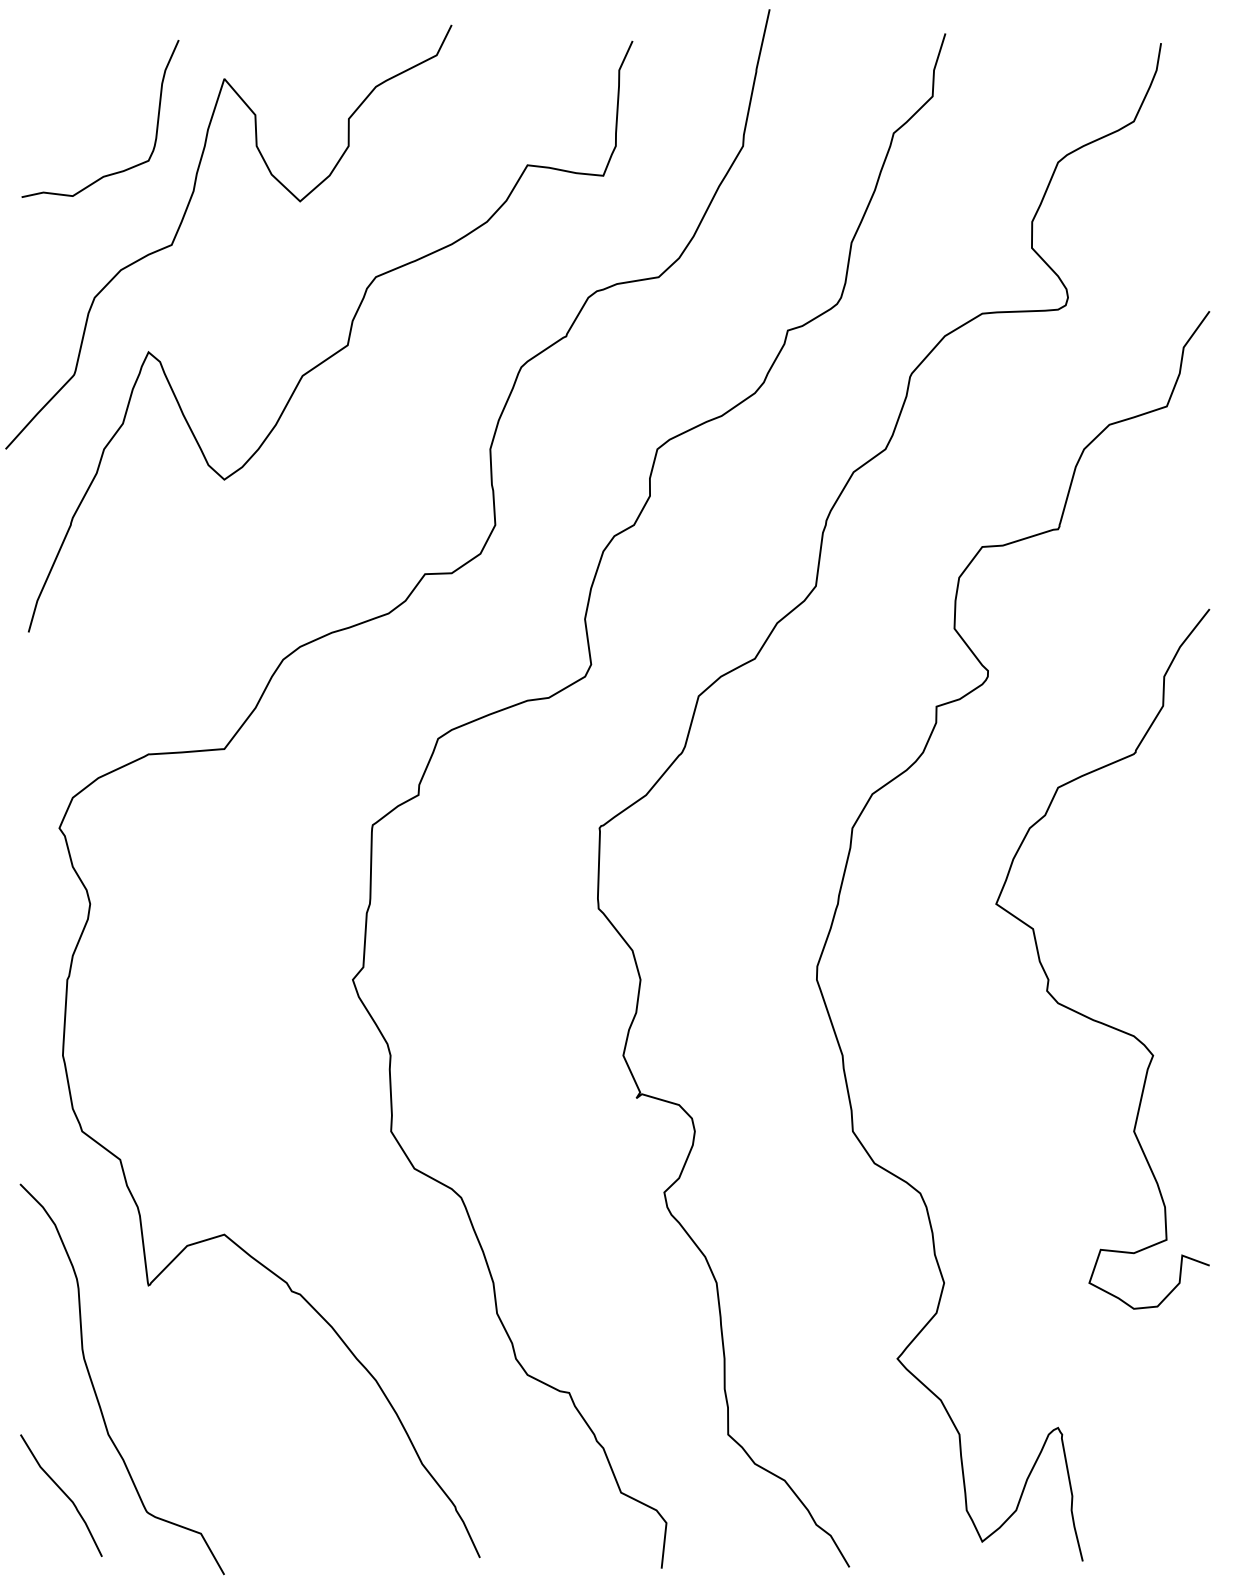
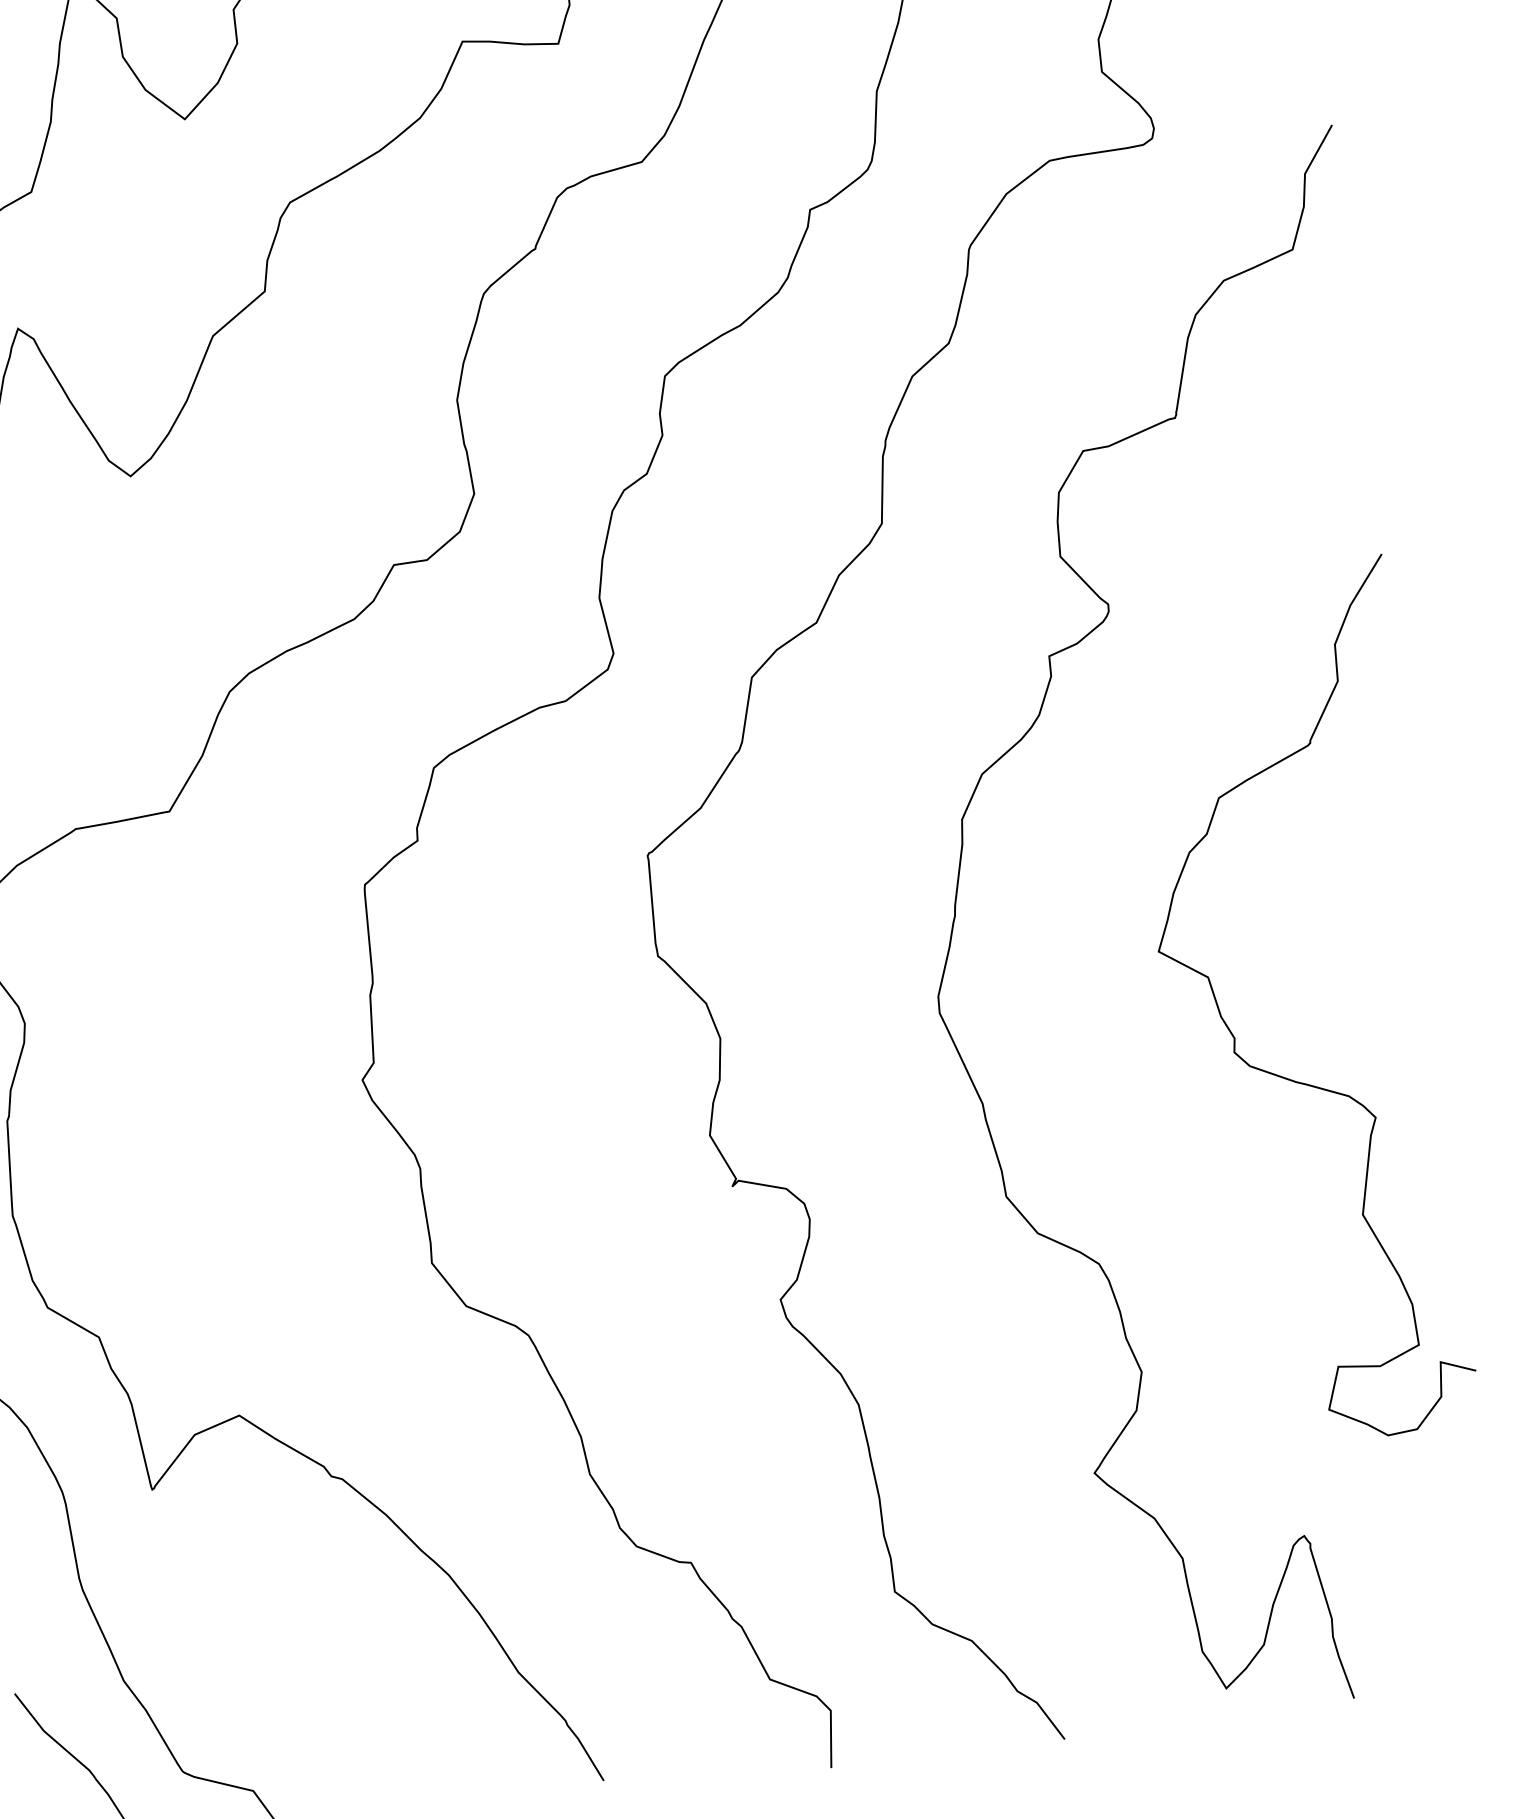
curve: (1049, 979) -> (1235, 1037), moved

